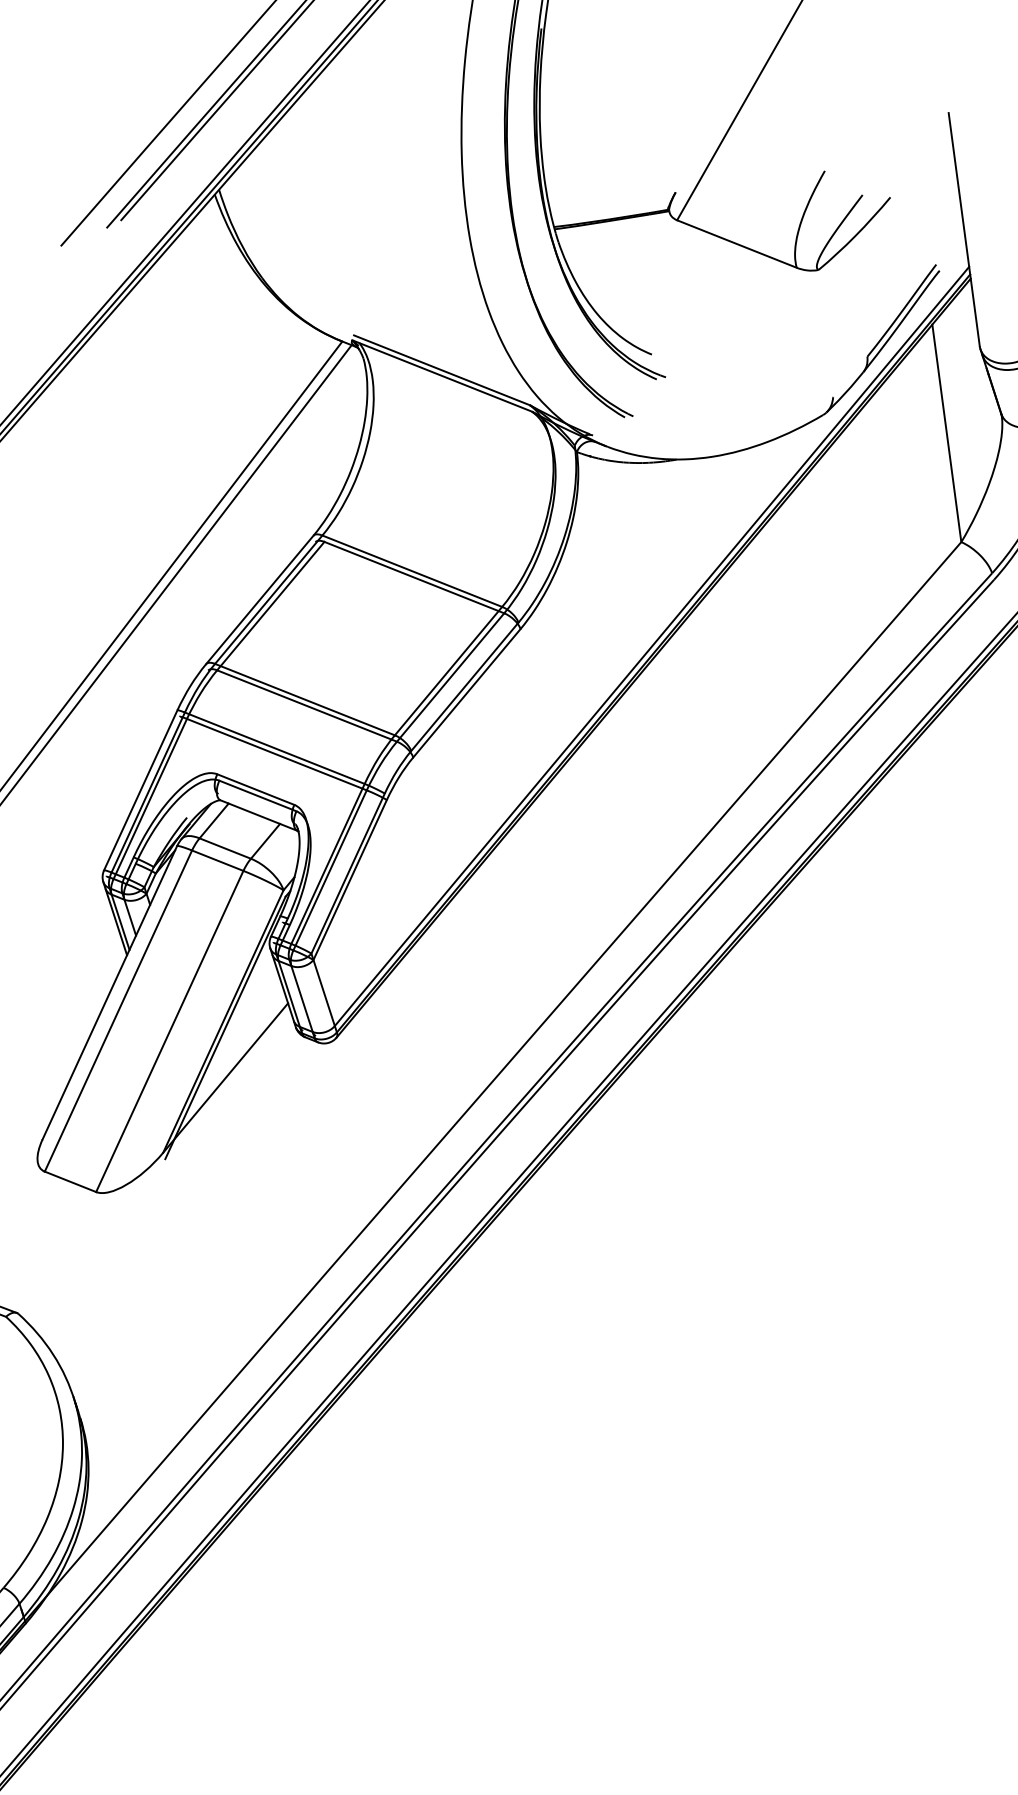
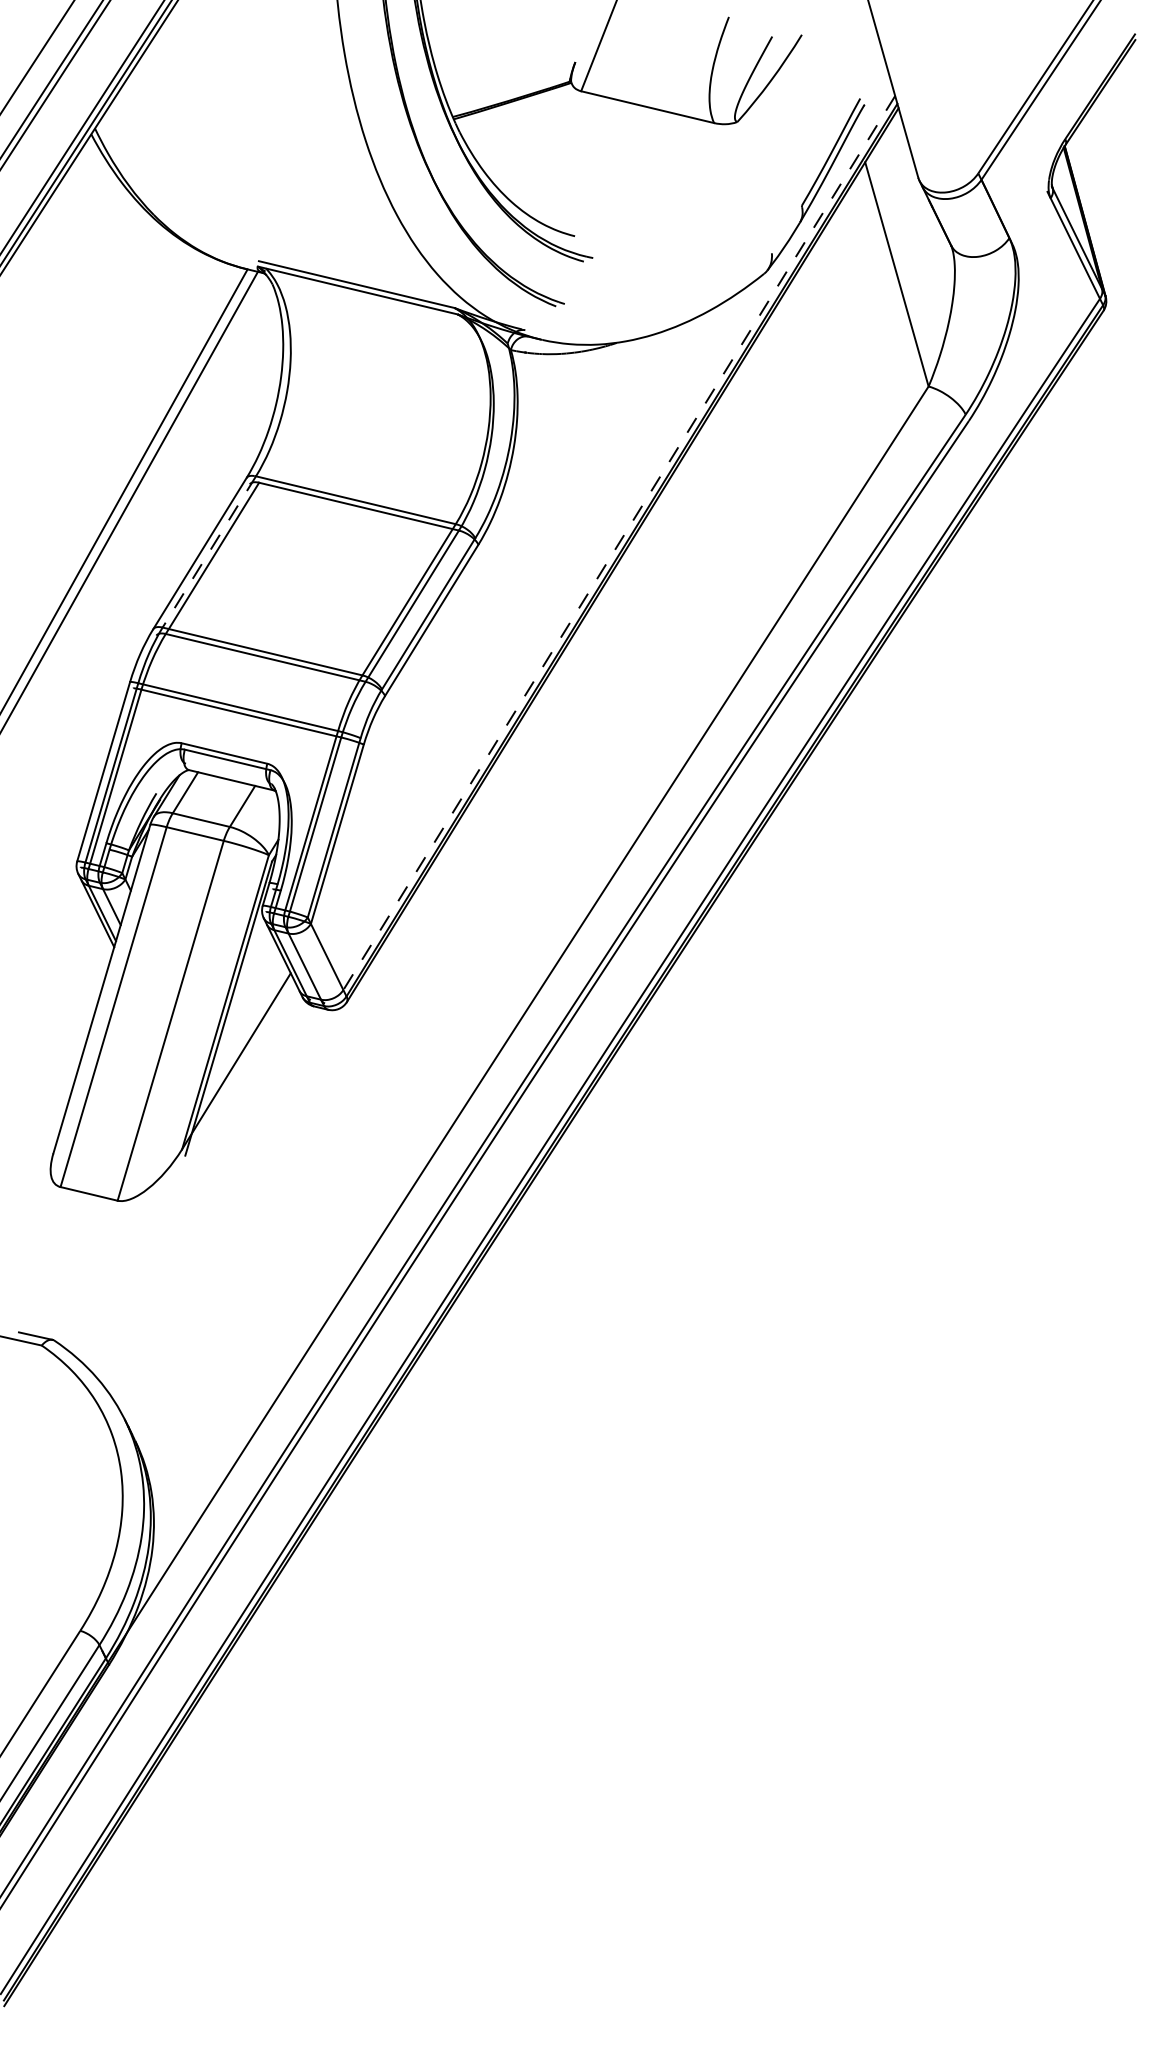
line: (268, 599) -> (209, 551), solid -> dashed
line: (652, 646) -> (619, 543), solid -> dashed

